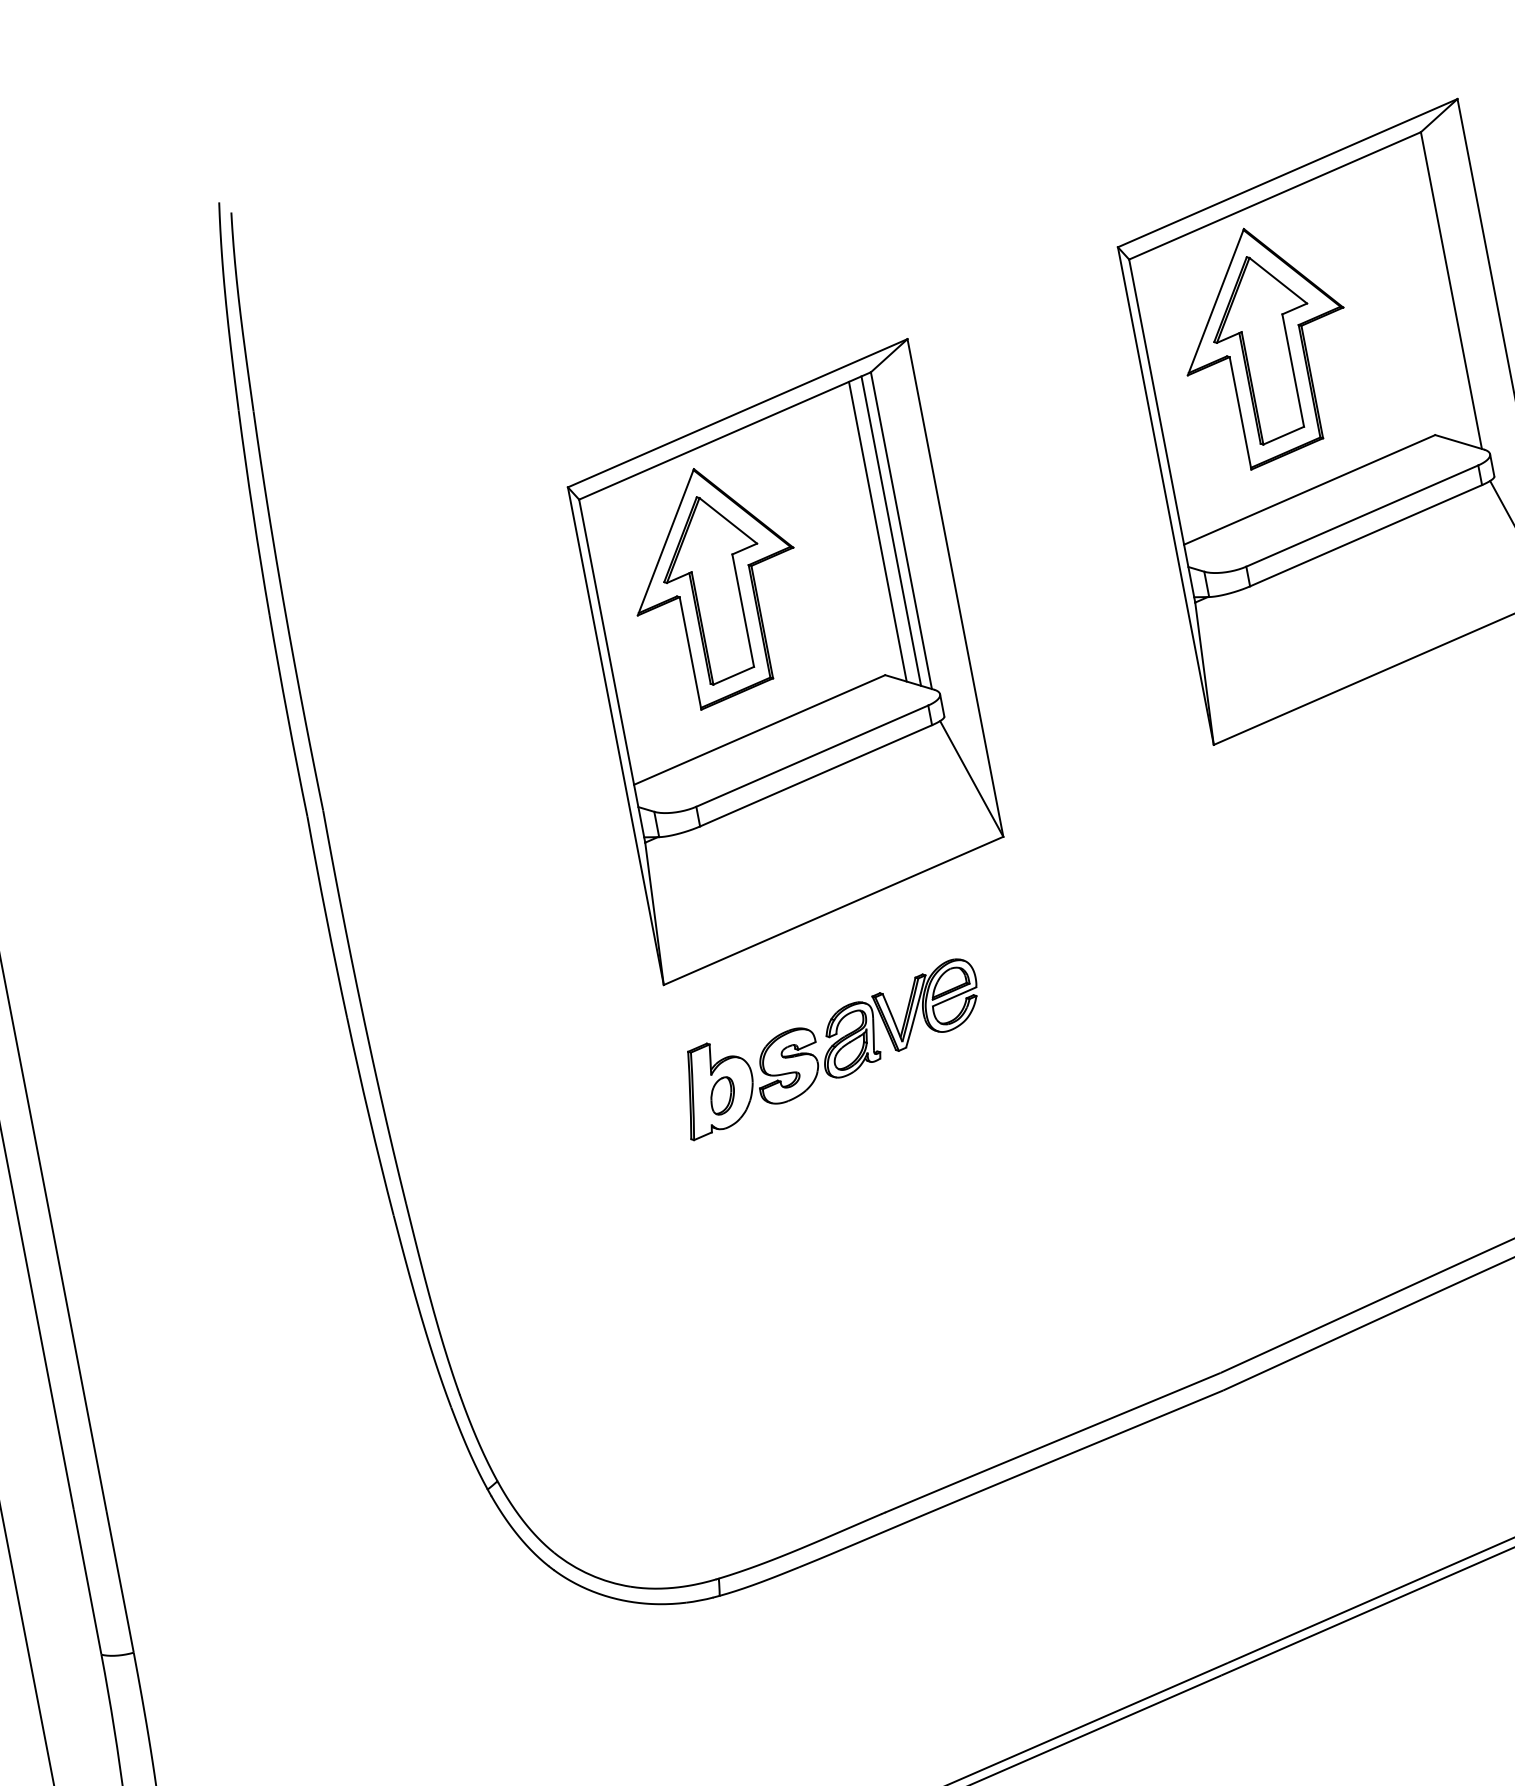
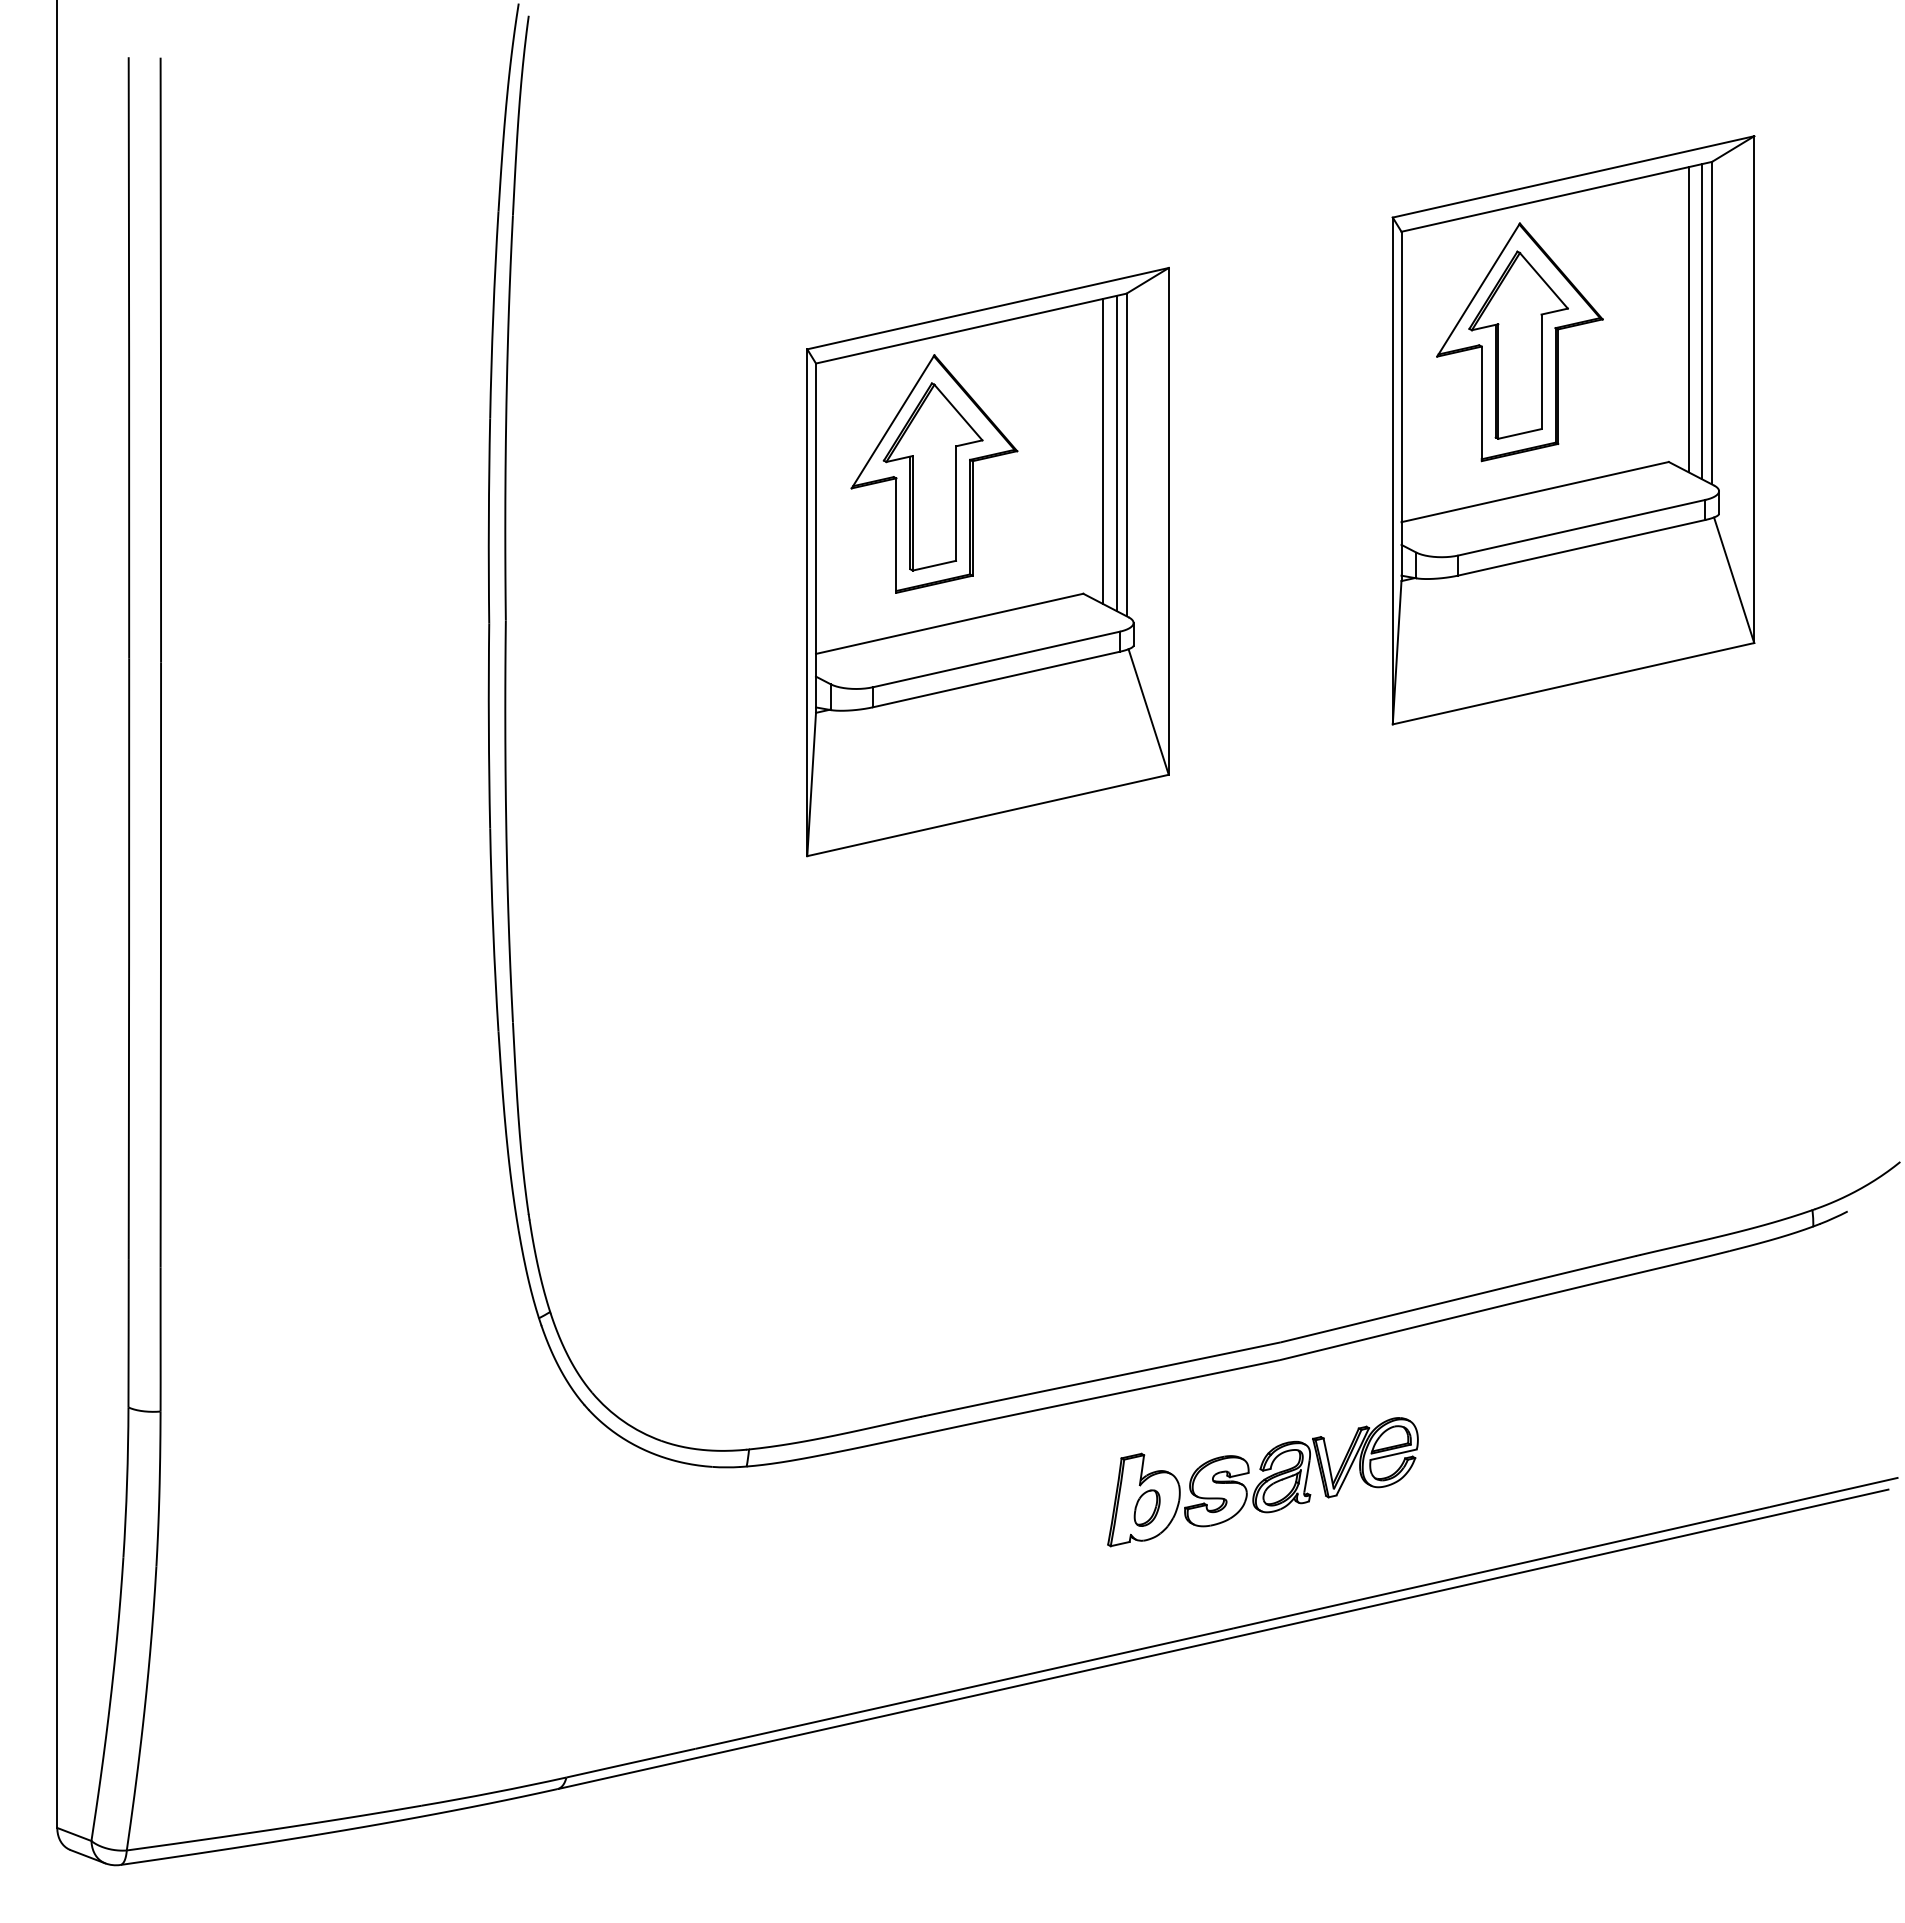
line: (1441, 290) -> (1702, 321), added
line: (1427, 291) -> (1688, 319), added
part: (831, 1048) -> (1262, 1482), moved

